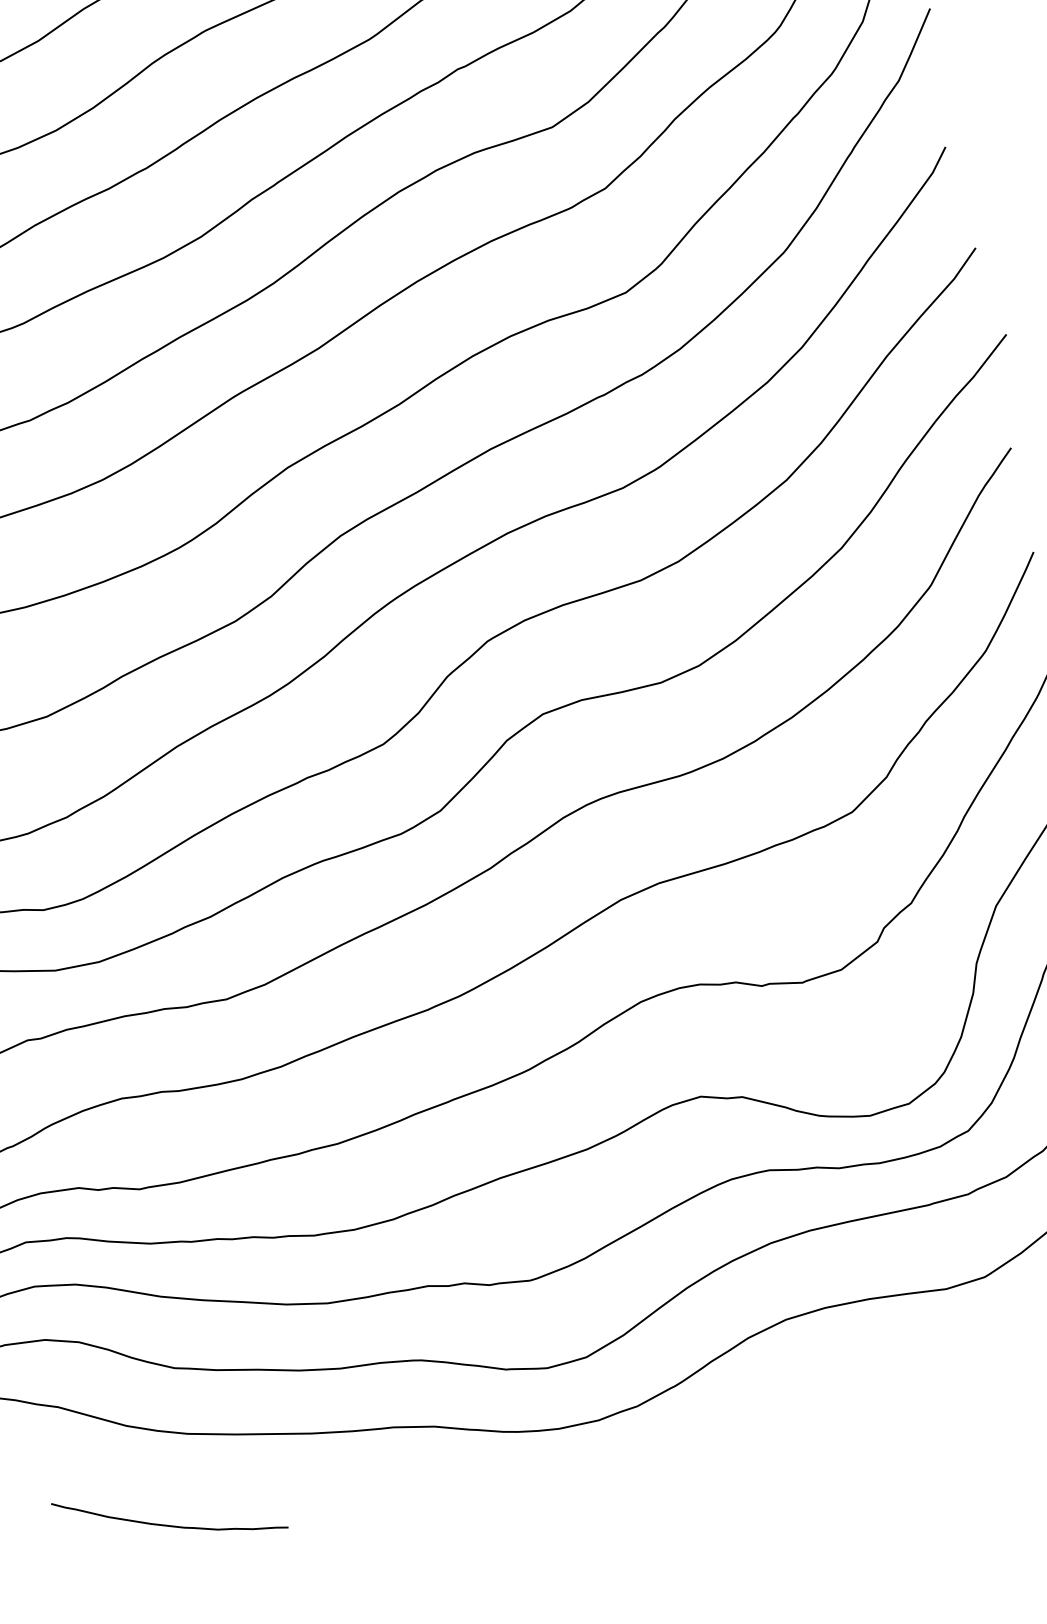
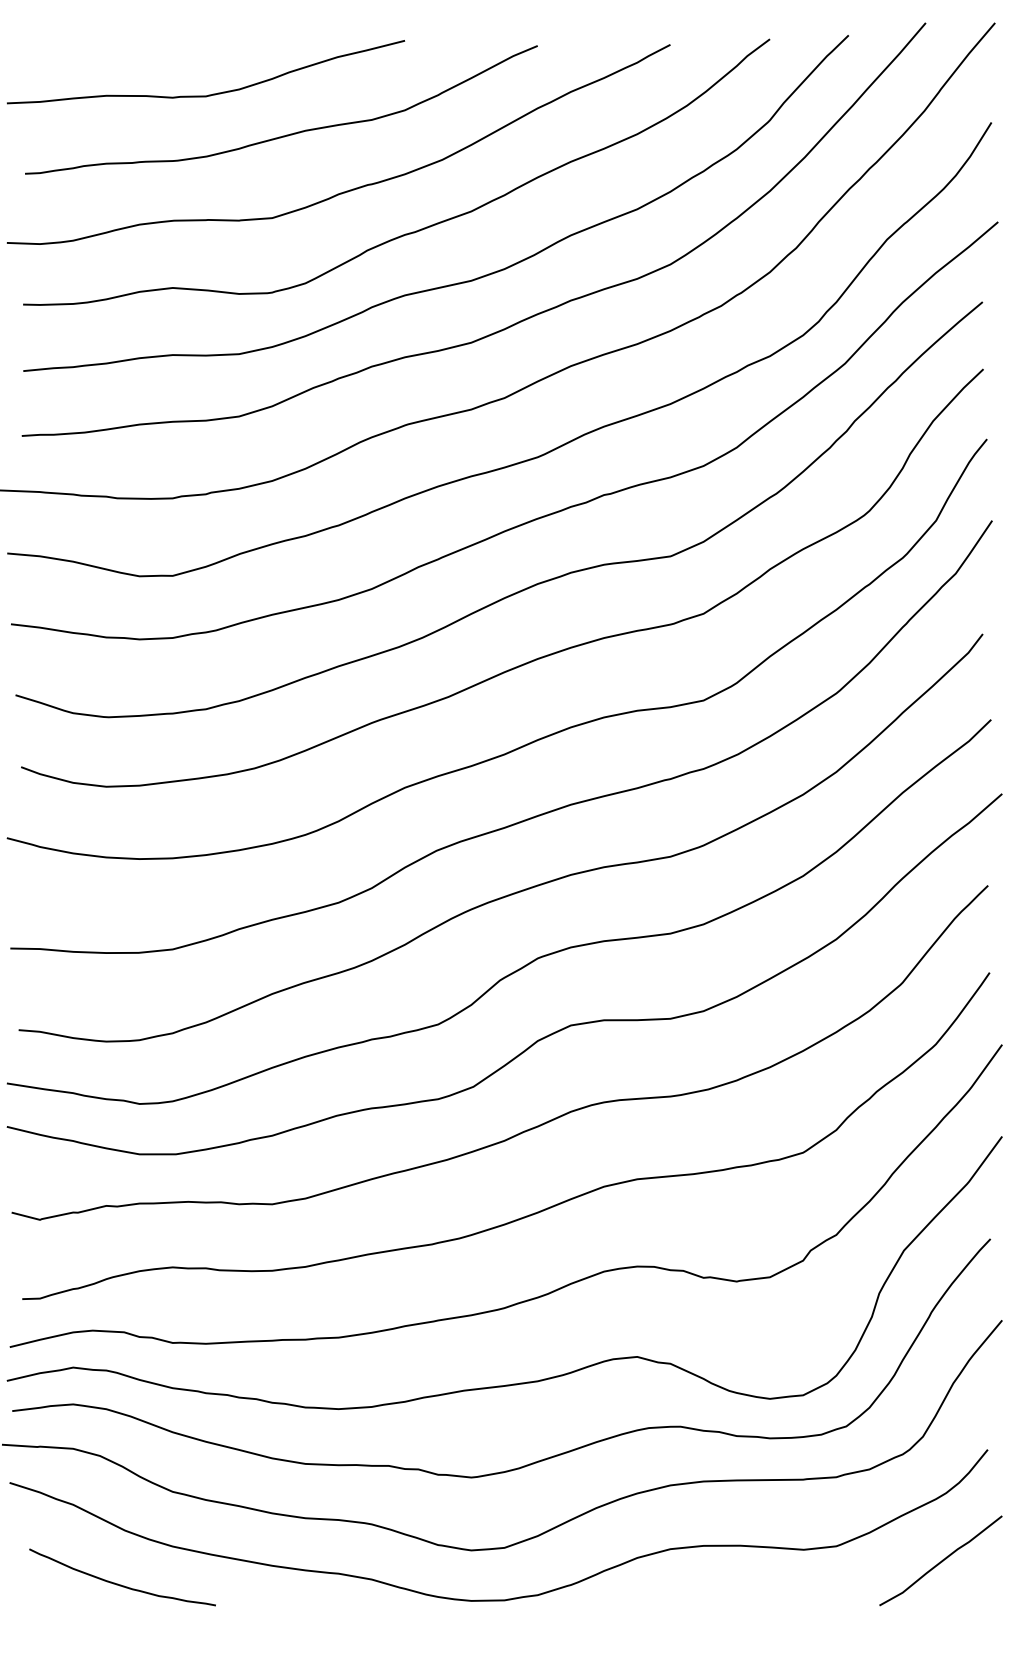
curve: (170, 1524) -> (121, 1584), moved

